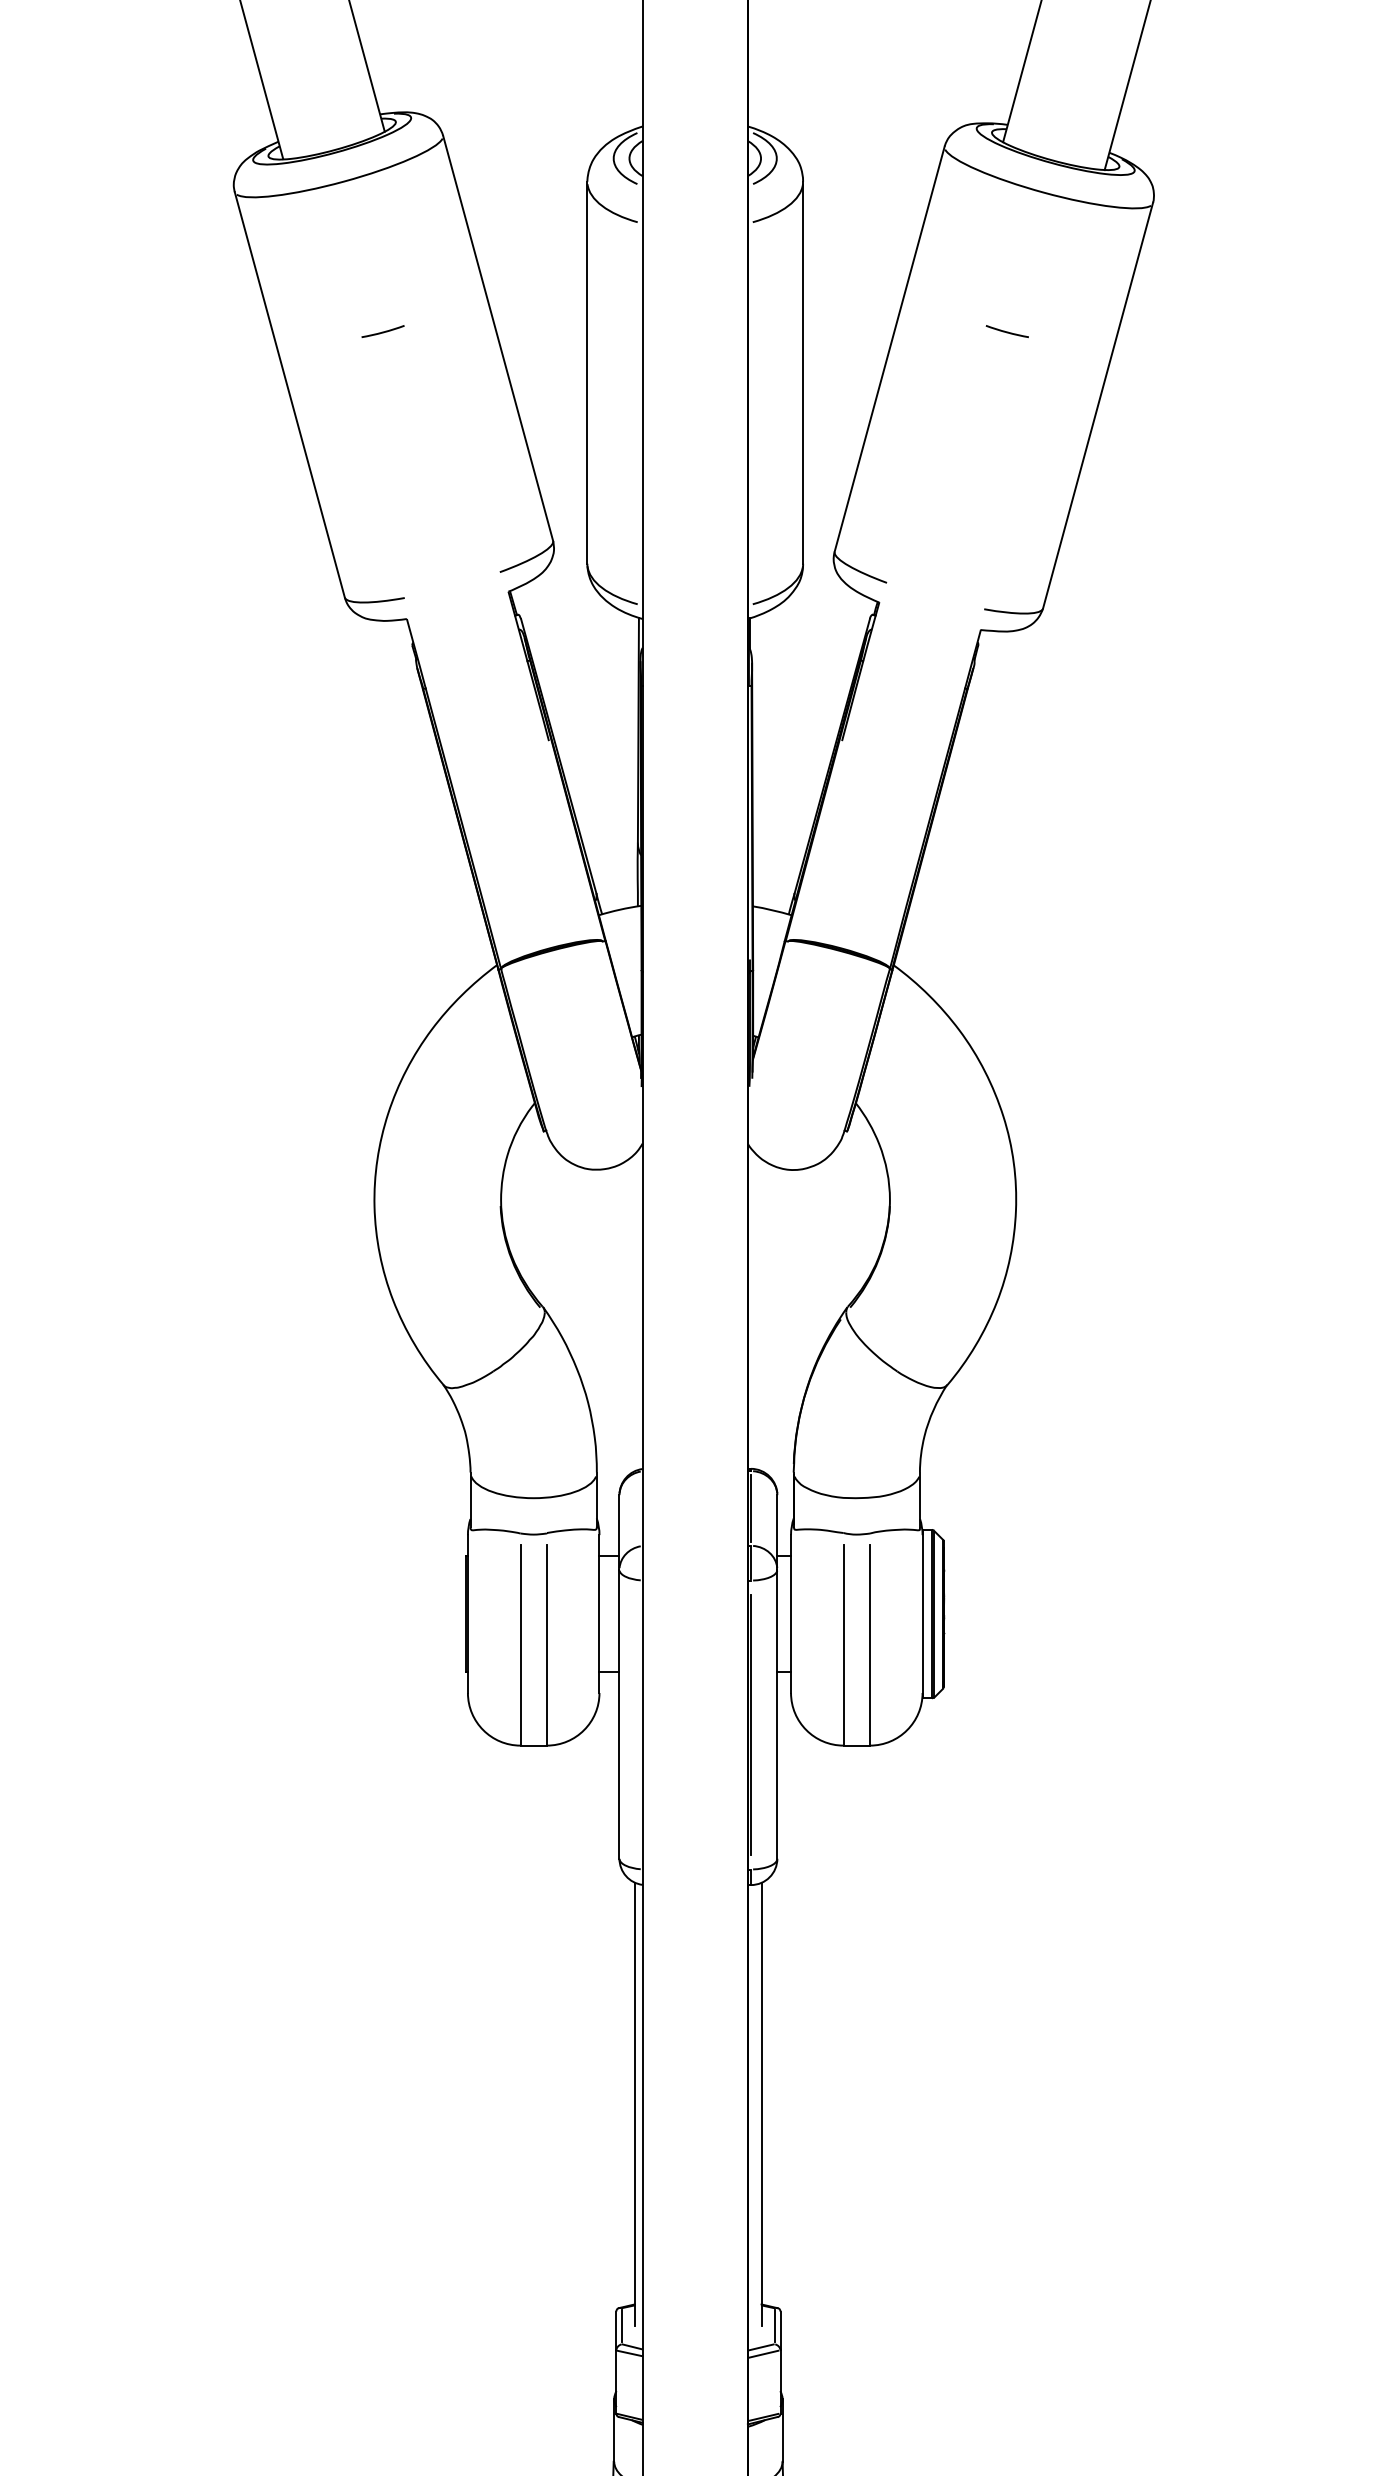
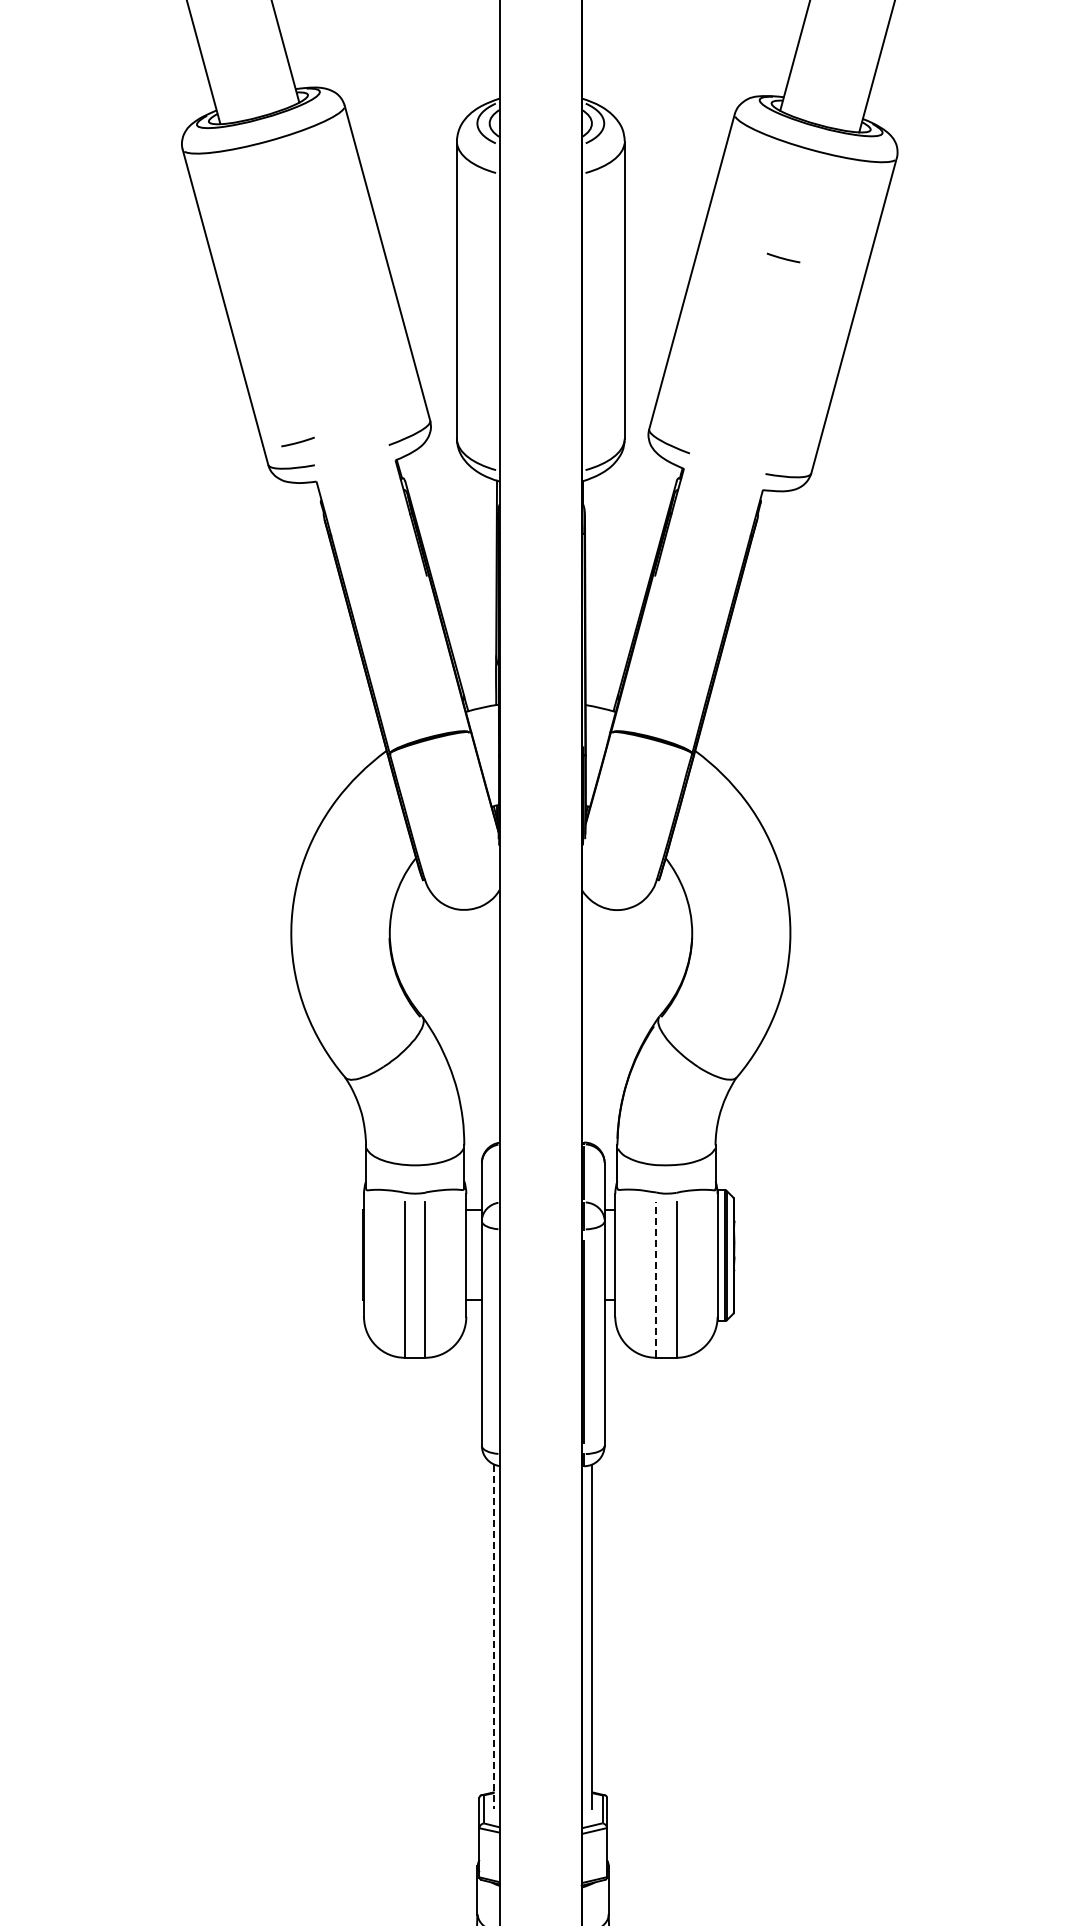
line: (383, 330) -> (298, 441), moved
line: (844, 1644) -> (656, 1279), solid -> dashed
line: (634, 2105) -> (493, 1637), solid -> dashed

